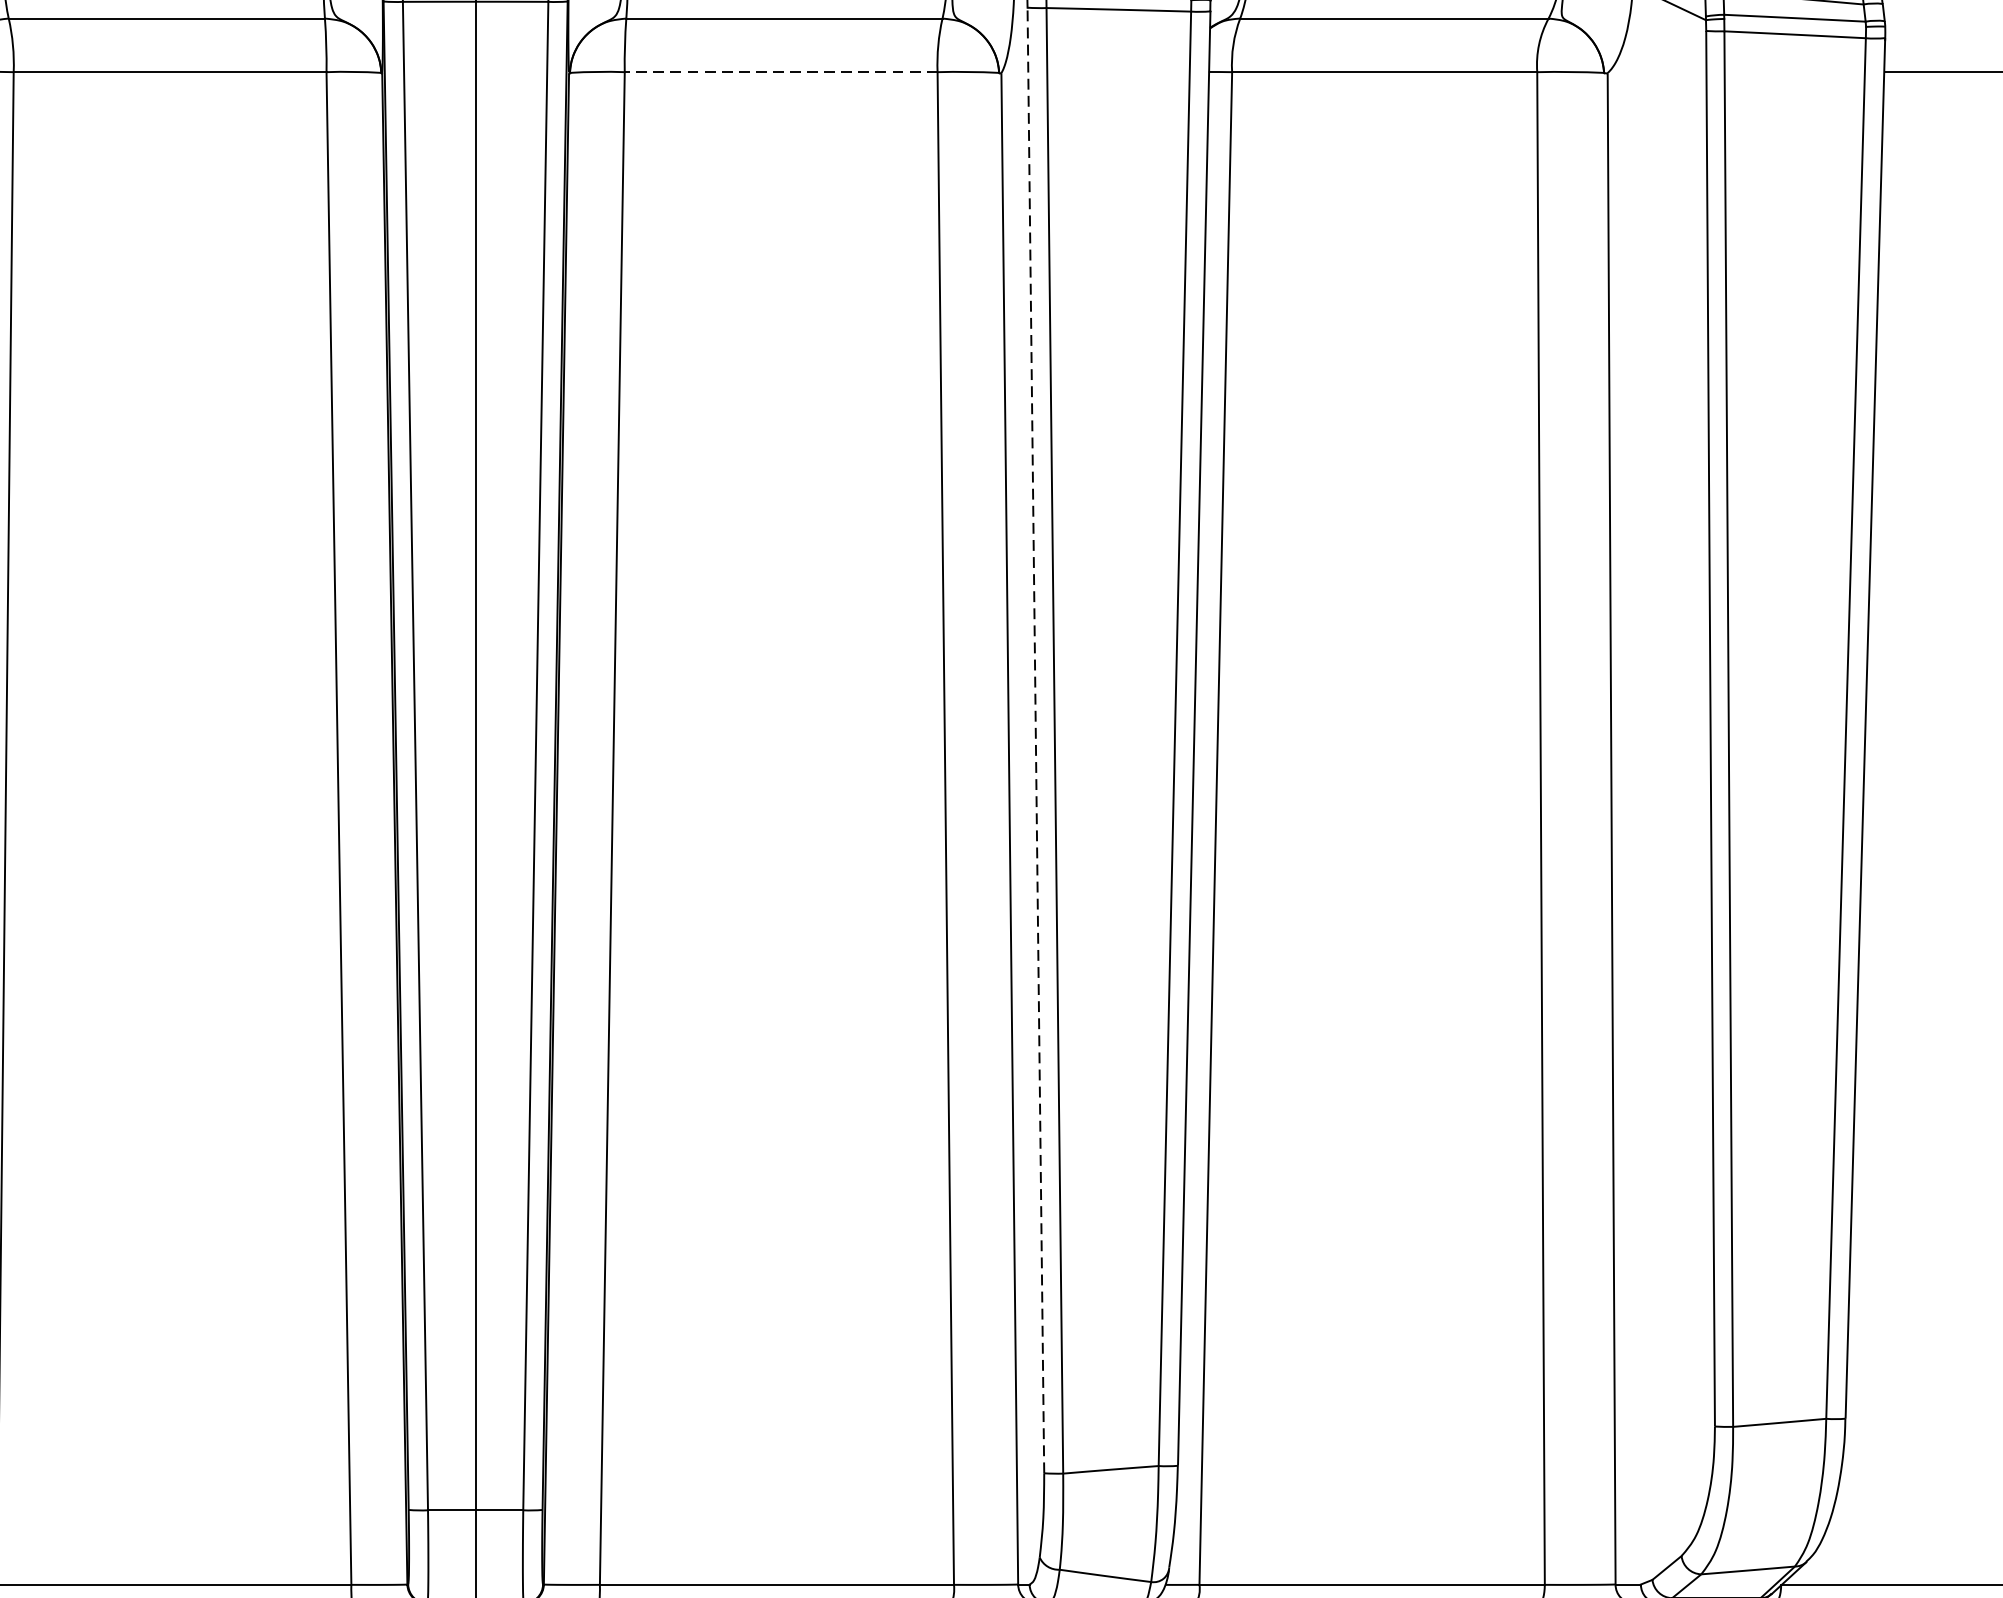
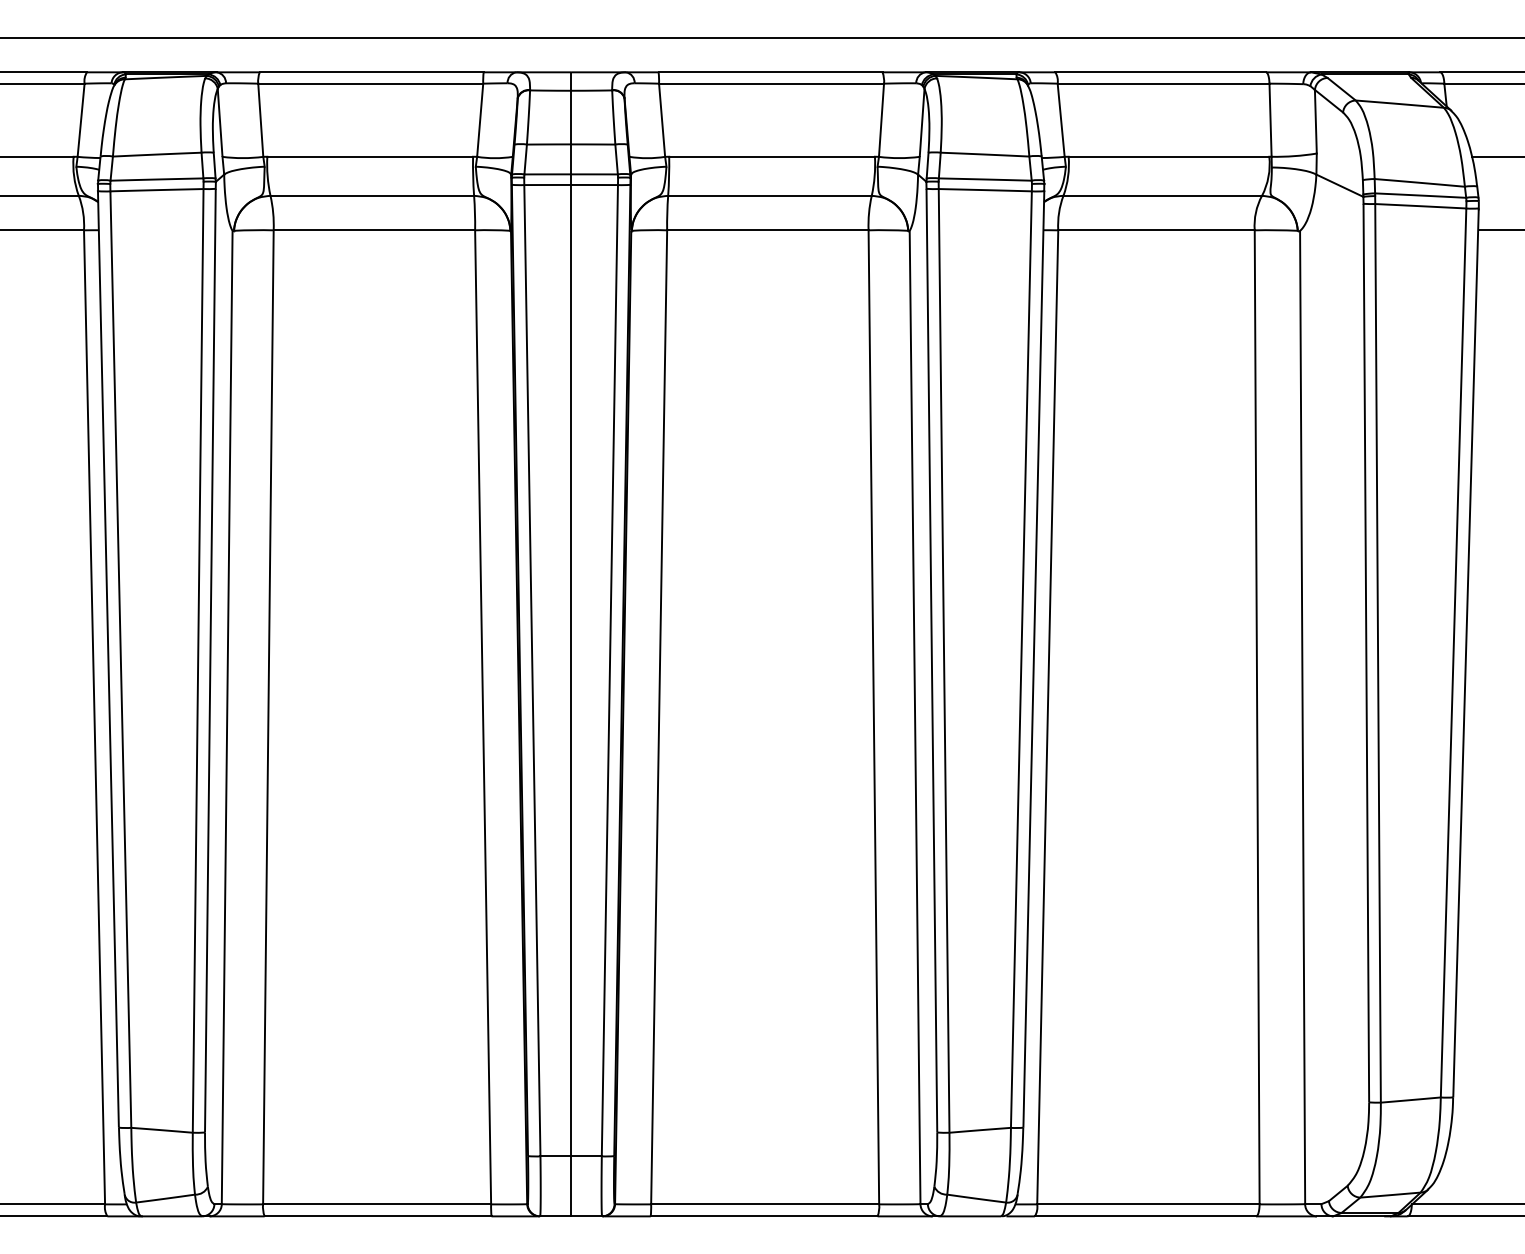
line: (780, 72) -> (767, 230), dashed -> solid
line: (1035, 741) -> (931, 661), dashed -> solid

